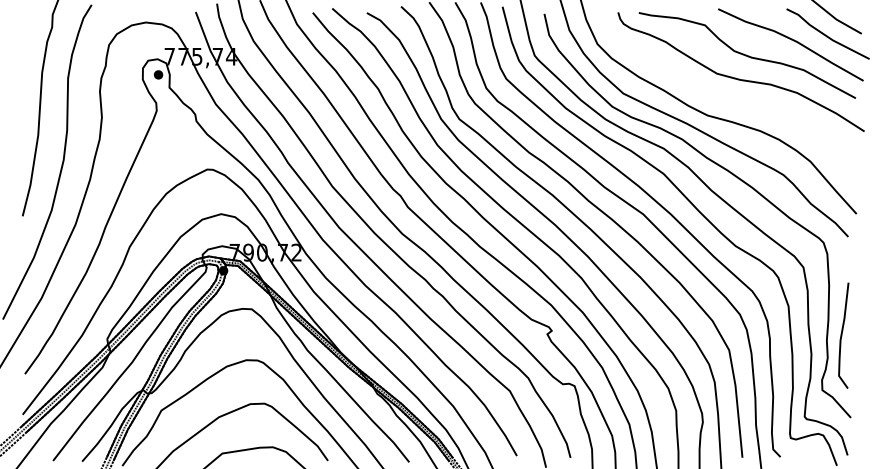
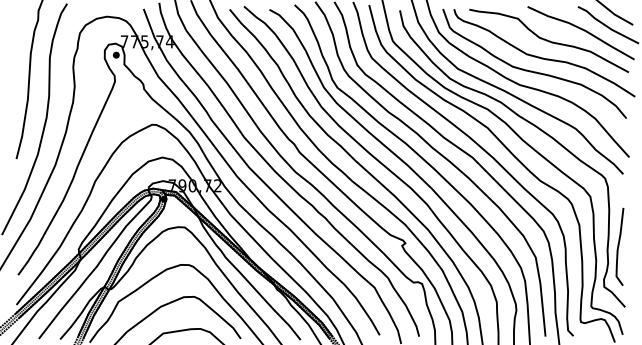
part: (725, 96) -> (533, 71), added

